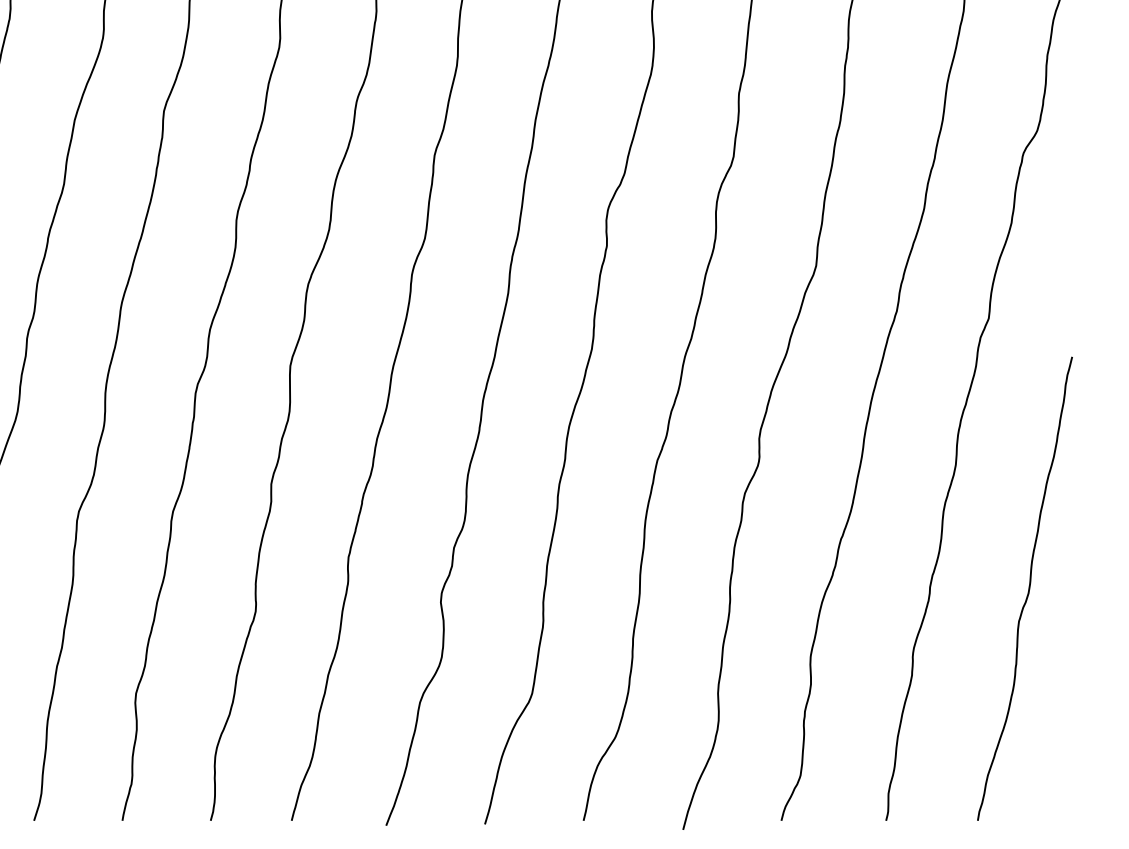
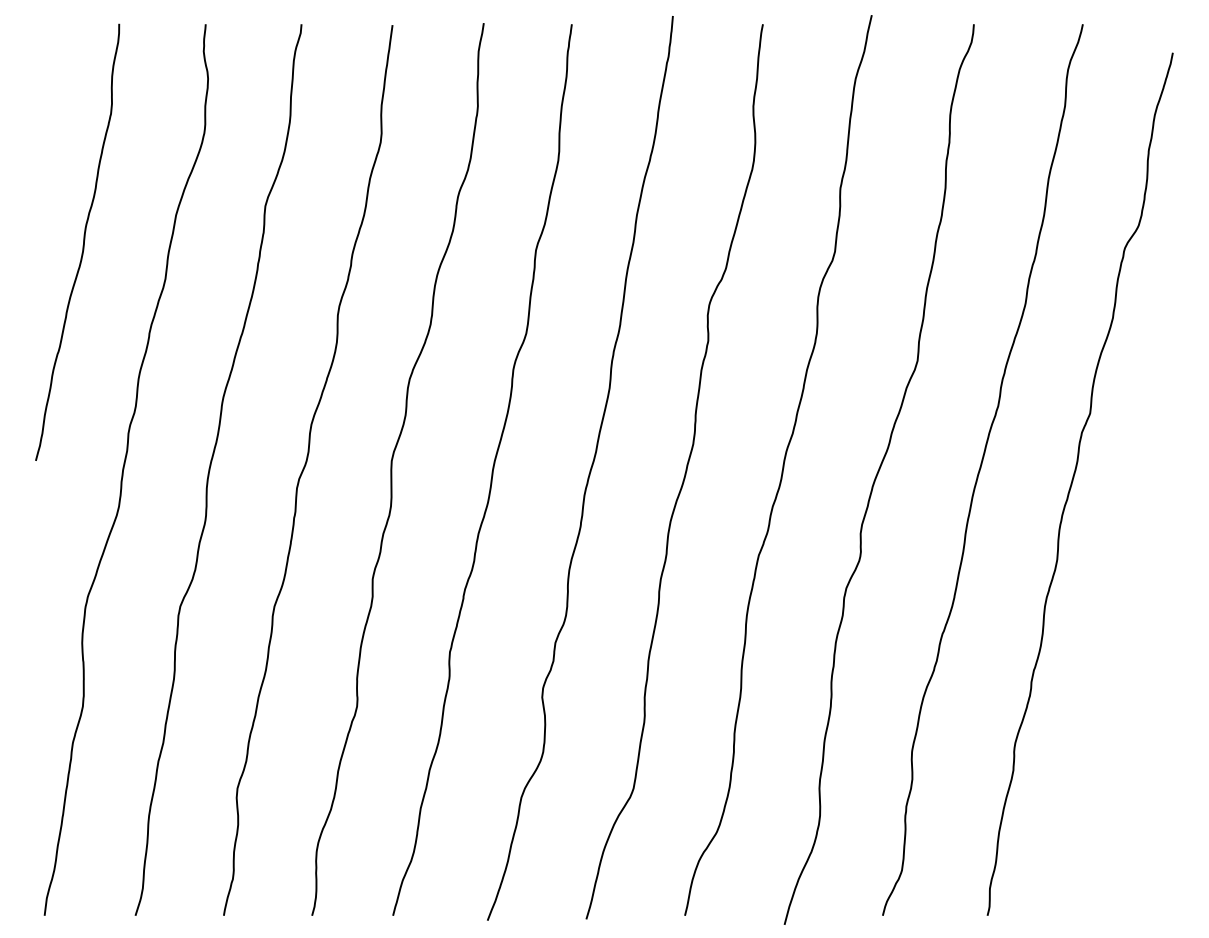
curve: (1028, 588) -> (1129, 683), removed

